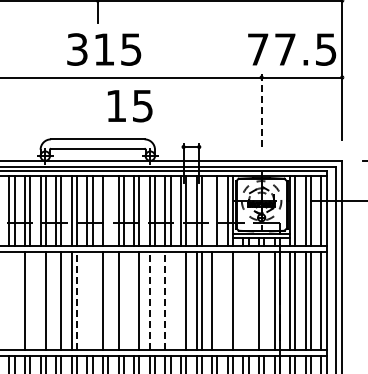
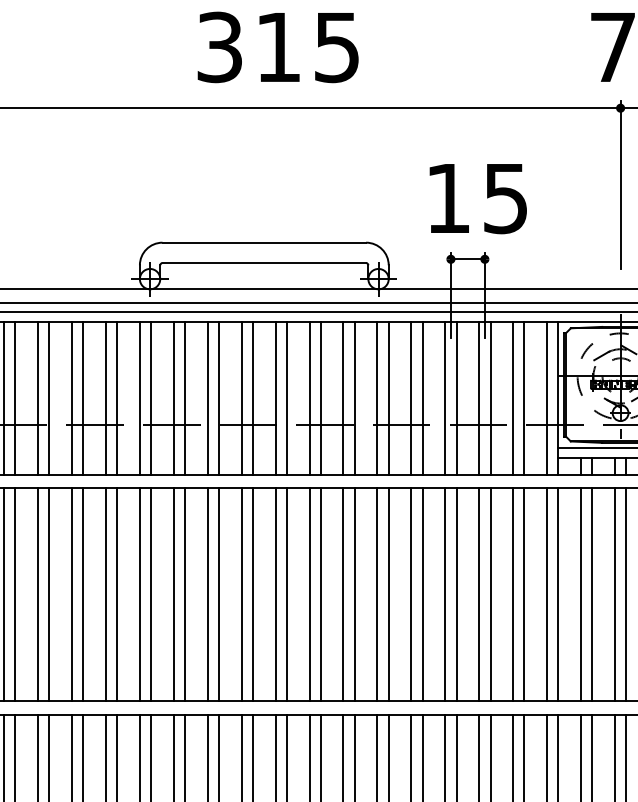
text: (130, 106) -> (478, 199), moved
line: (261, 113) -> (620, 186), dashed -> solid
line: (108, 210) -> (287, 397), added
line: (212, 210) -> (513, 397), added
line: (9, 301) -> (72, 595), added
line: (14, 301) -> (83, 595), added
line: (30, 301) -> (117, 595), added
line: (40, 301) -> (139, 595), added
line: (56, 301) -> (174, 595), added
line: (77, 301) -> (220, 595), dashed -> solid
line: (87, 301) -> (241, 595), added
line: (92, 301) -> (252, 595), added
line: (108, 301) -> (287, 595), added
line: (123, 301) -> (320, 595), added
line: (134, 301) -> (344, 595), added
line: (149, 301) -> (376, 595), dashed -> solid
line: (155, 301) -> (389, 595), added
line: (165, 301) -> (411, 595), dashed -> solid
line: (170, 301) -> (422, 595), added
line: (181, 301) -> (446, 595), added
line: (217, 301) -> (524, 595), added
line: (227, 301) -> (546, 595), added
line: (243, 301) -> (581, 595), added
line: (248, 301) -> (592, 595), added
line: (264, 301) -> (626, 595), added

